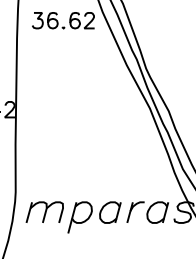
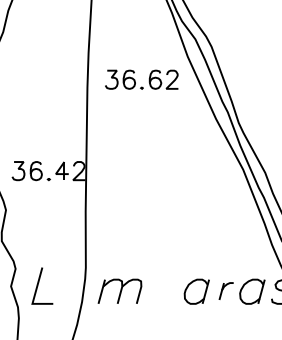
part: (63, 20) -> (141, 79), moved
part: (134, 211) -> (225, 290), size x0.7
part: (80, 217) -> (161, 297), removed

